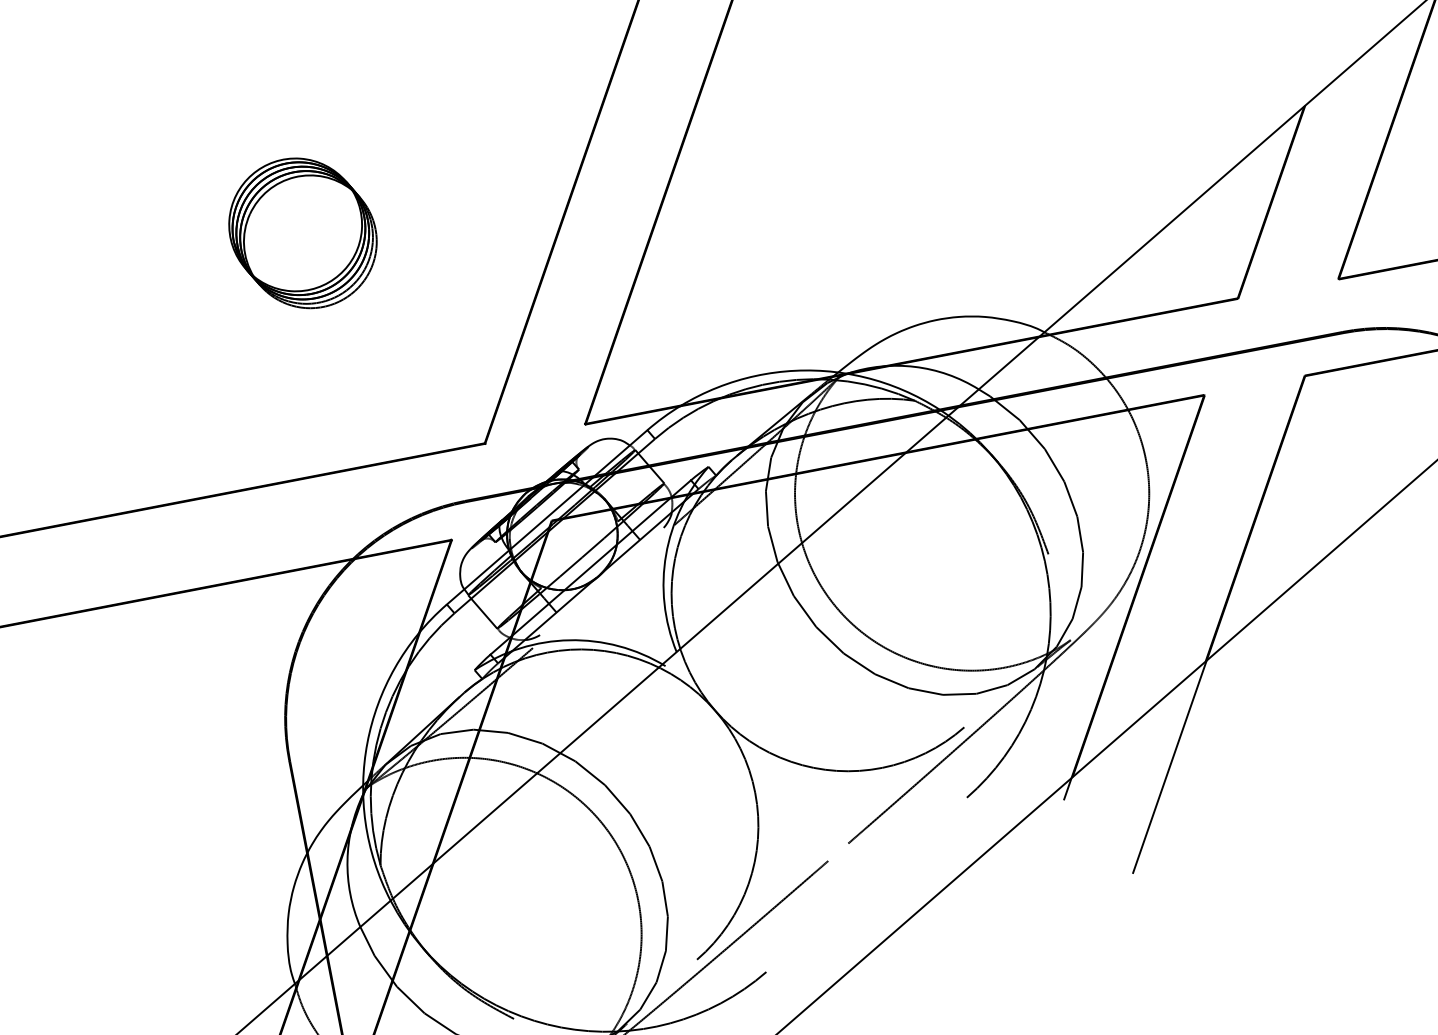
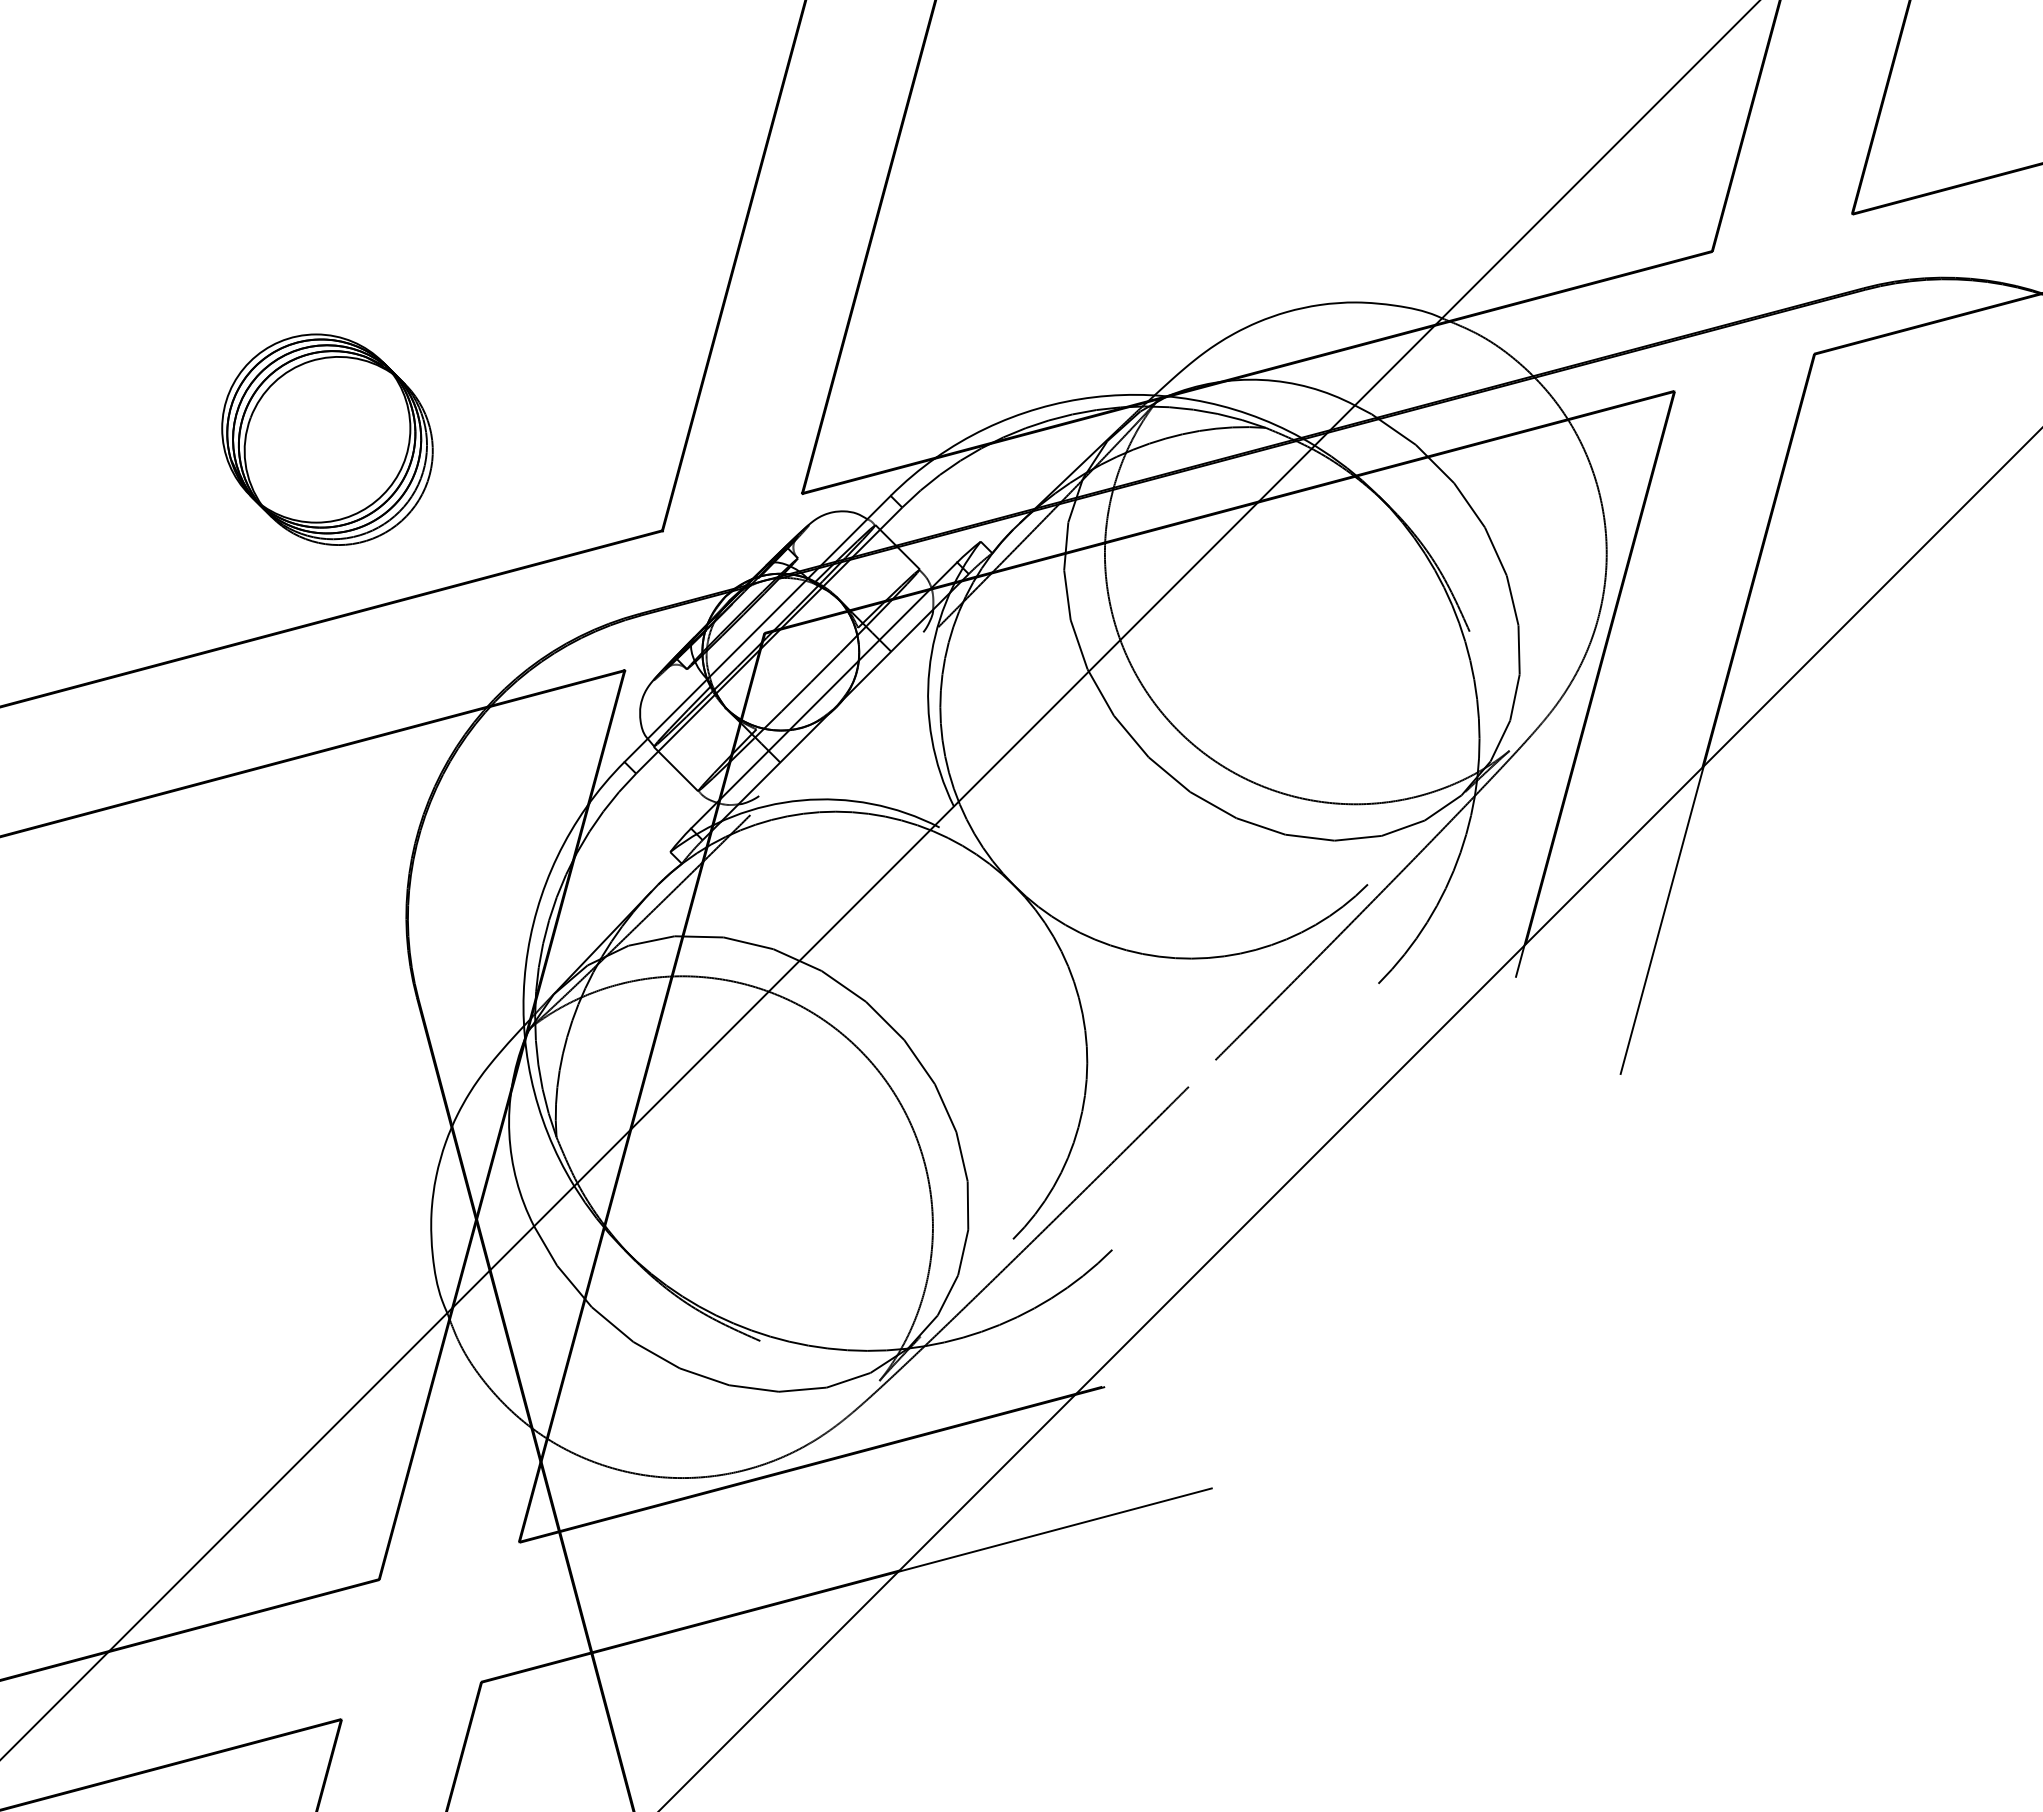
part: (303, 233) -> (327, 439), moved

